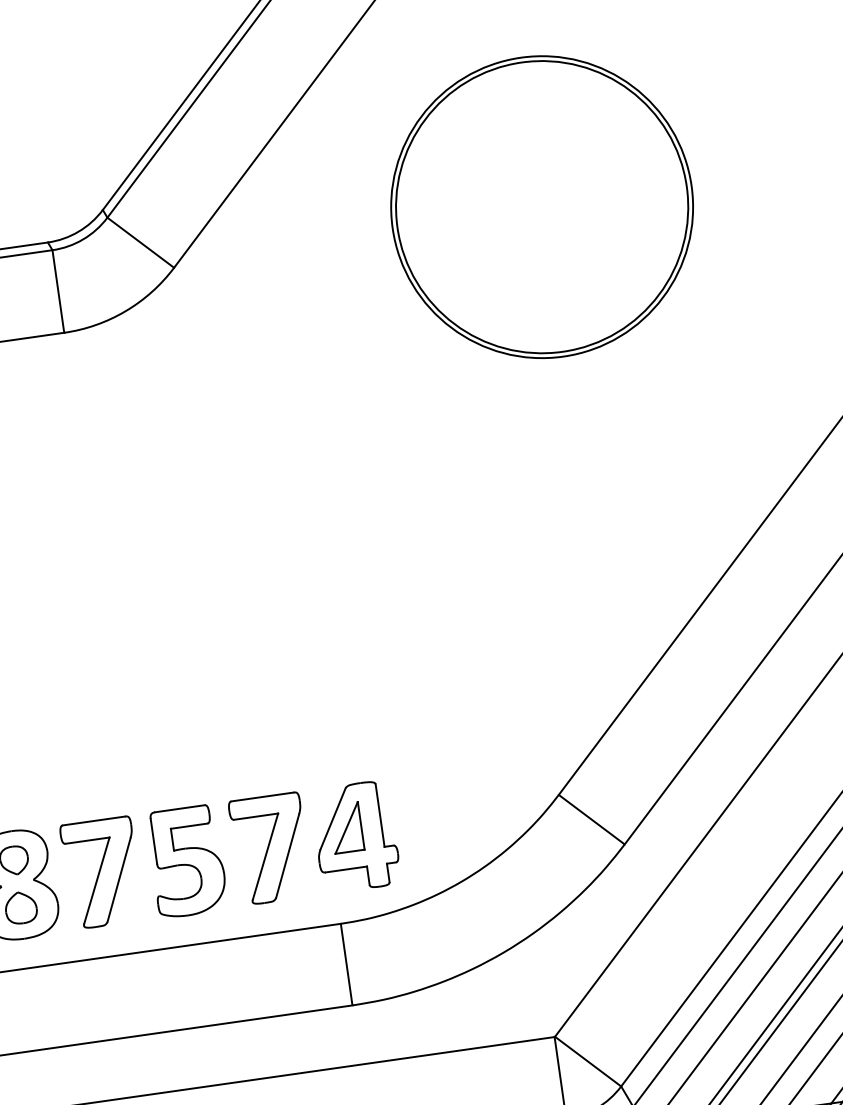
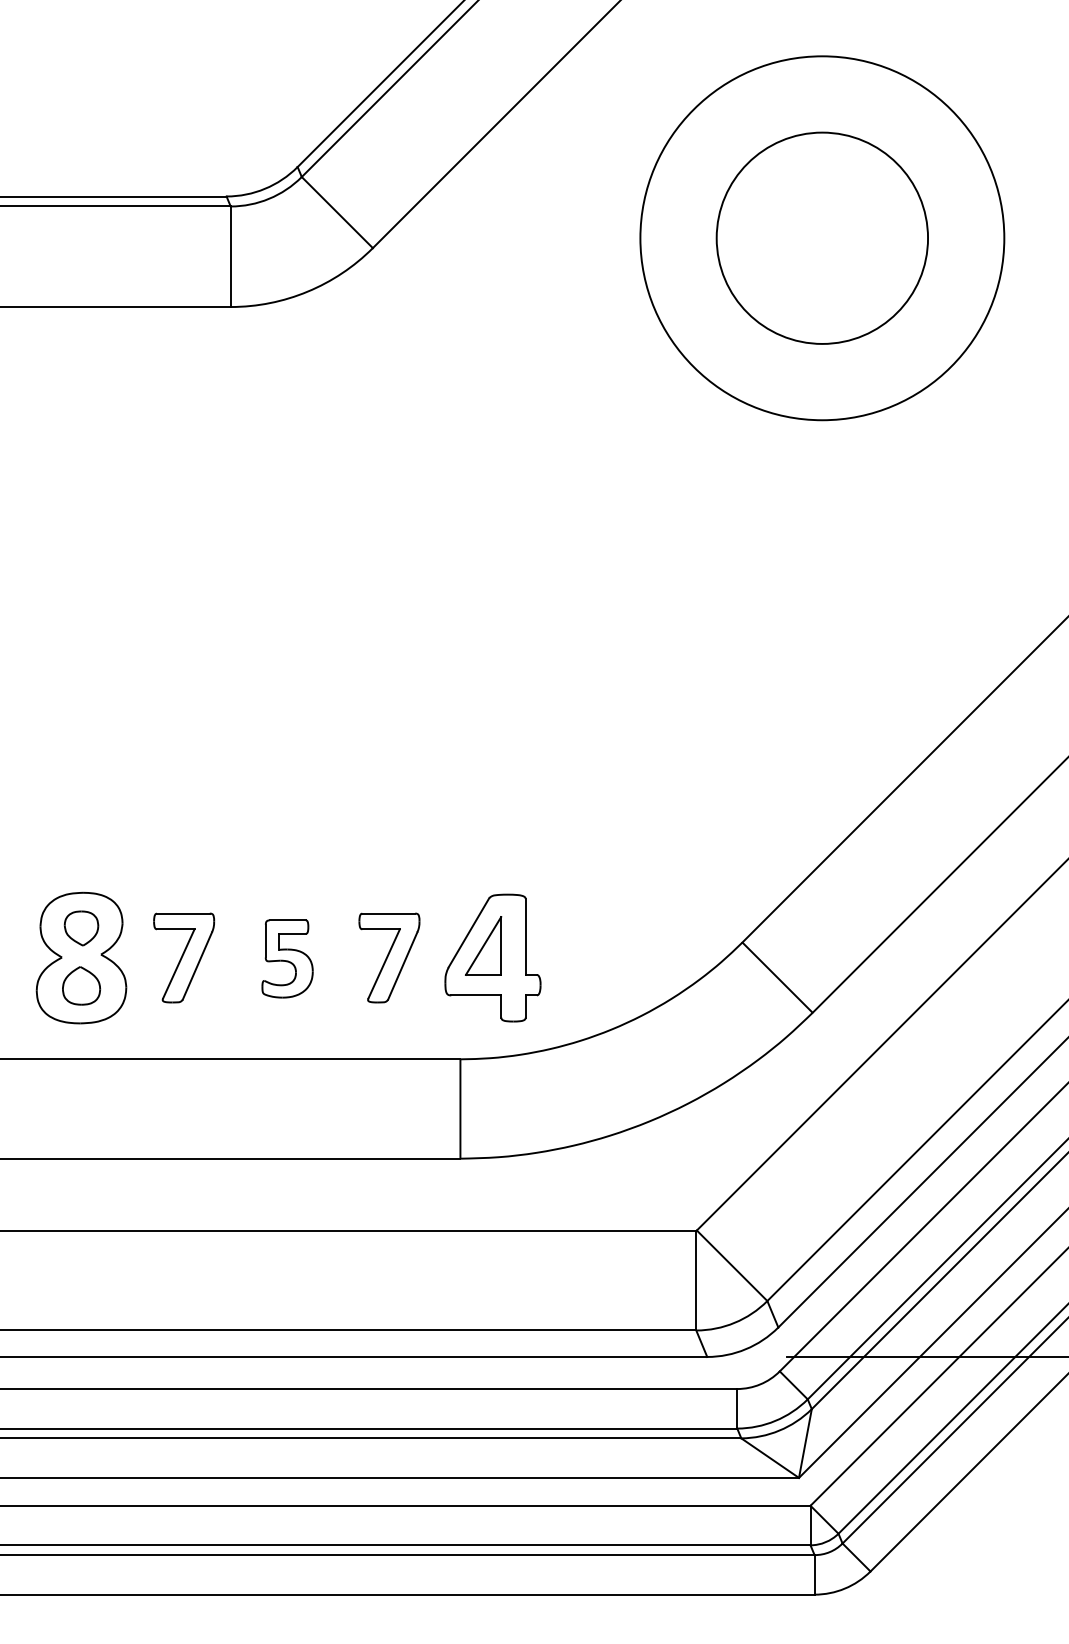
circle: (542, 207) -> (822, 238), size x0.6
part: (270, 848) -> (389, 957), size x0.7
part: (187, 861) -> (287, 958), size x0.6
part: (101, 872) -> (183, 957), size x0.7

